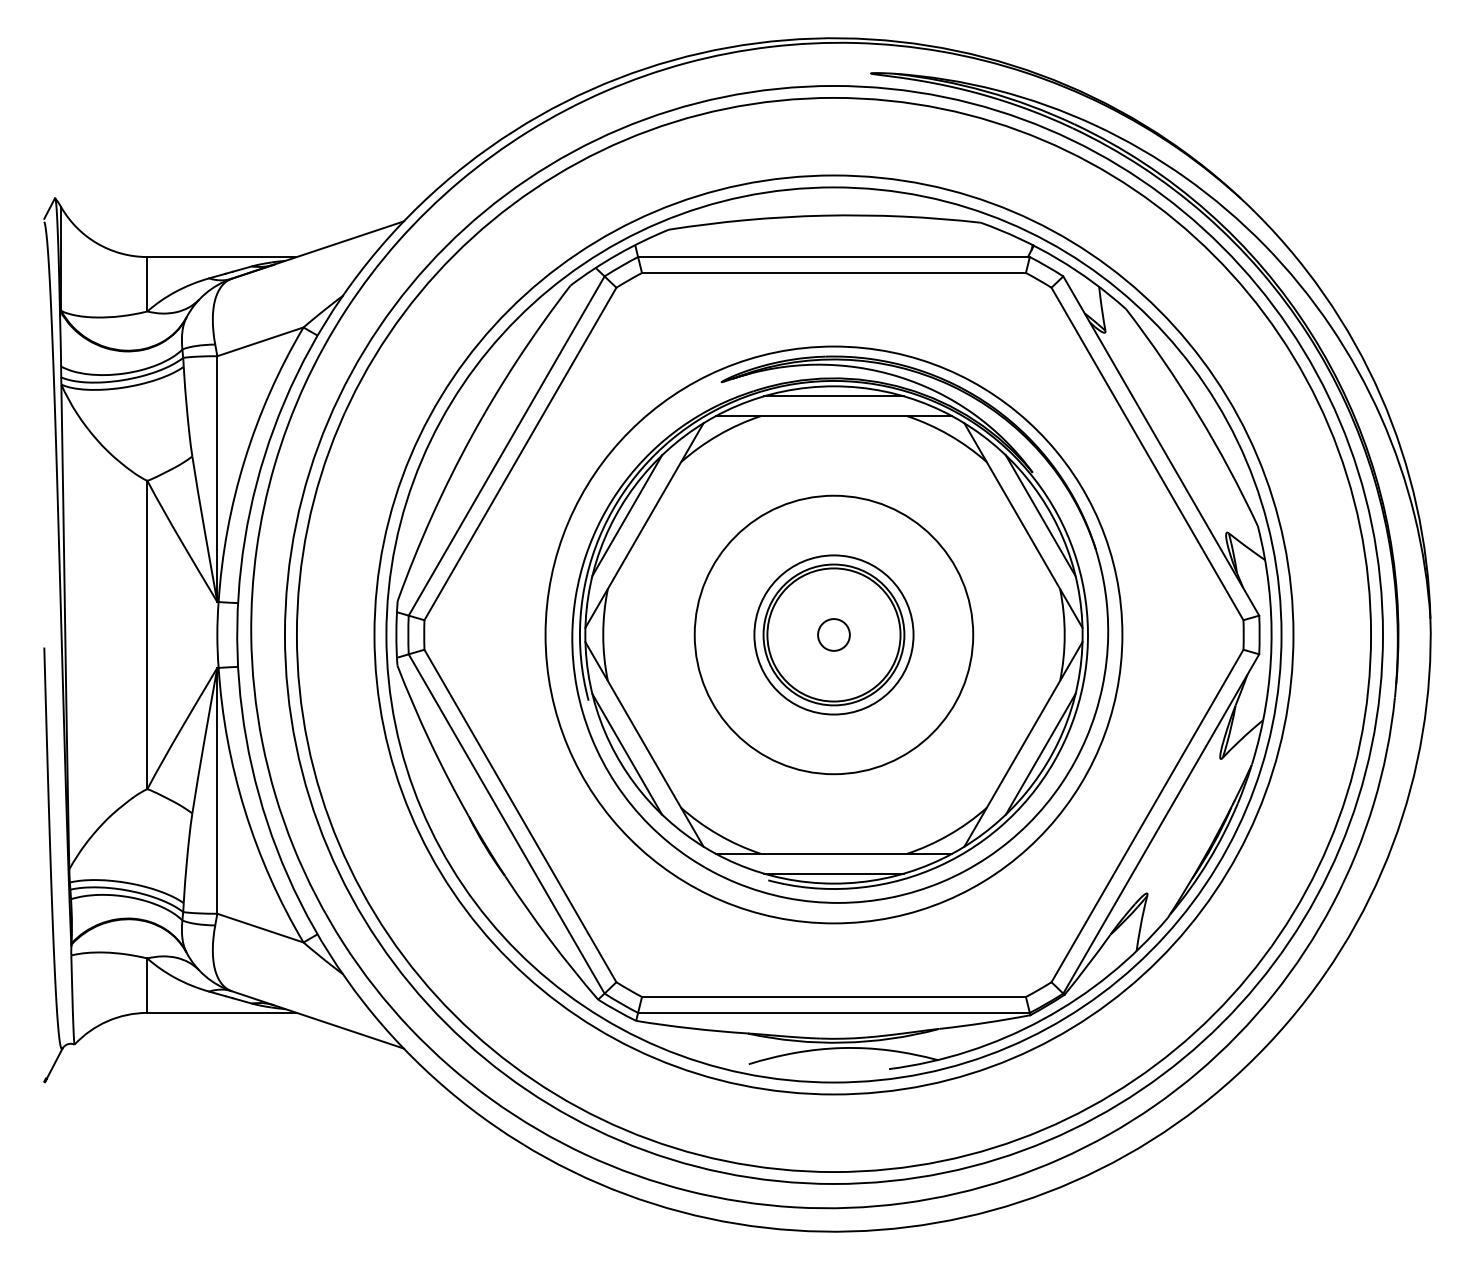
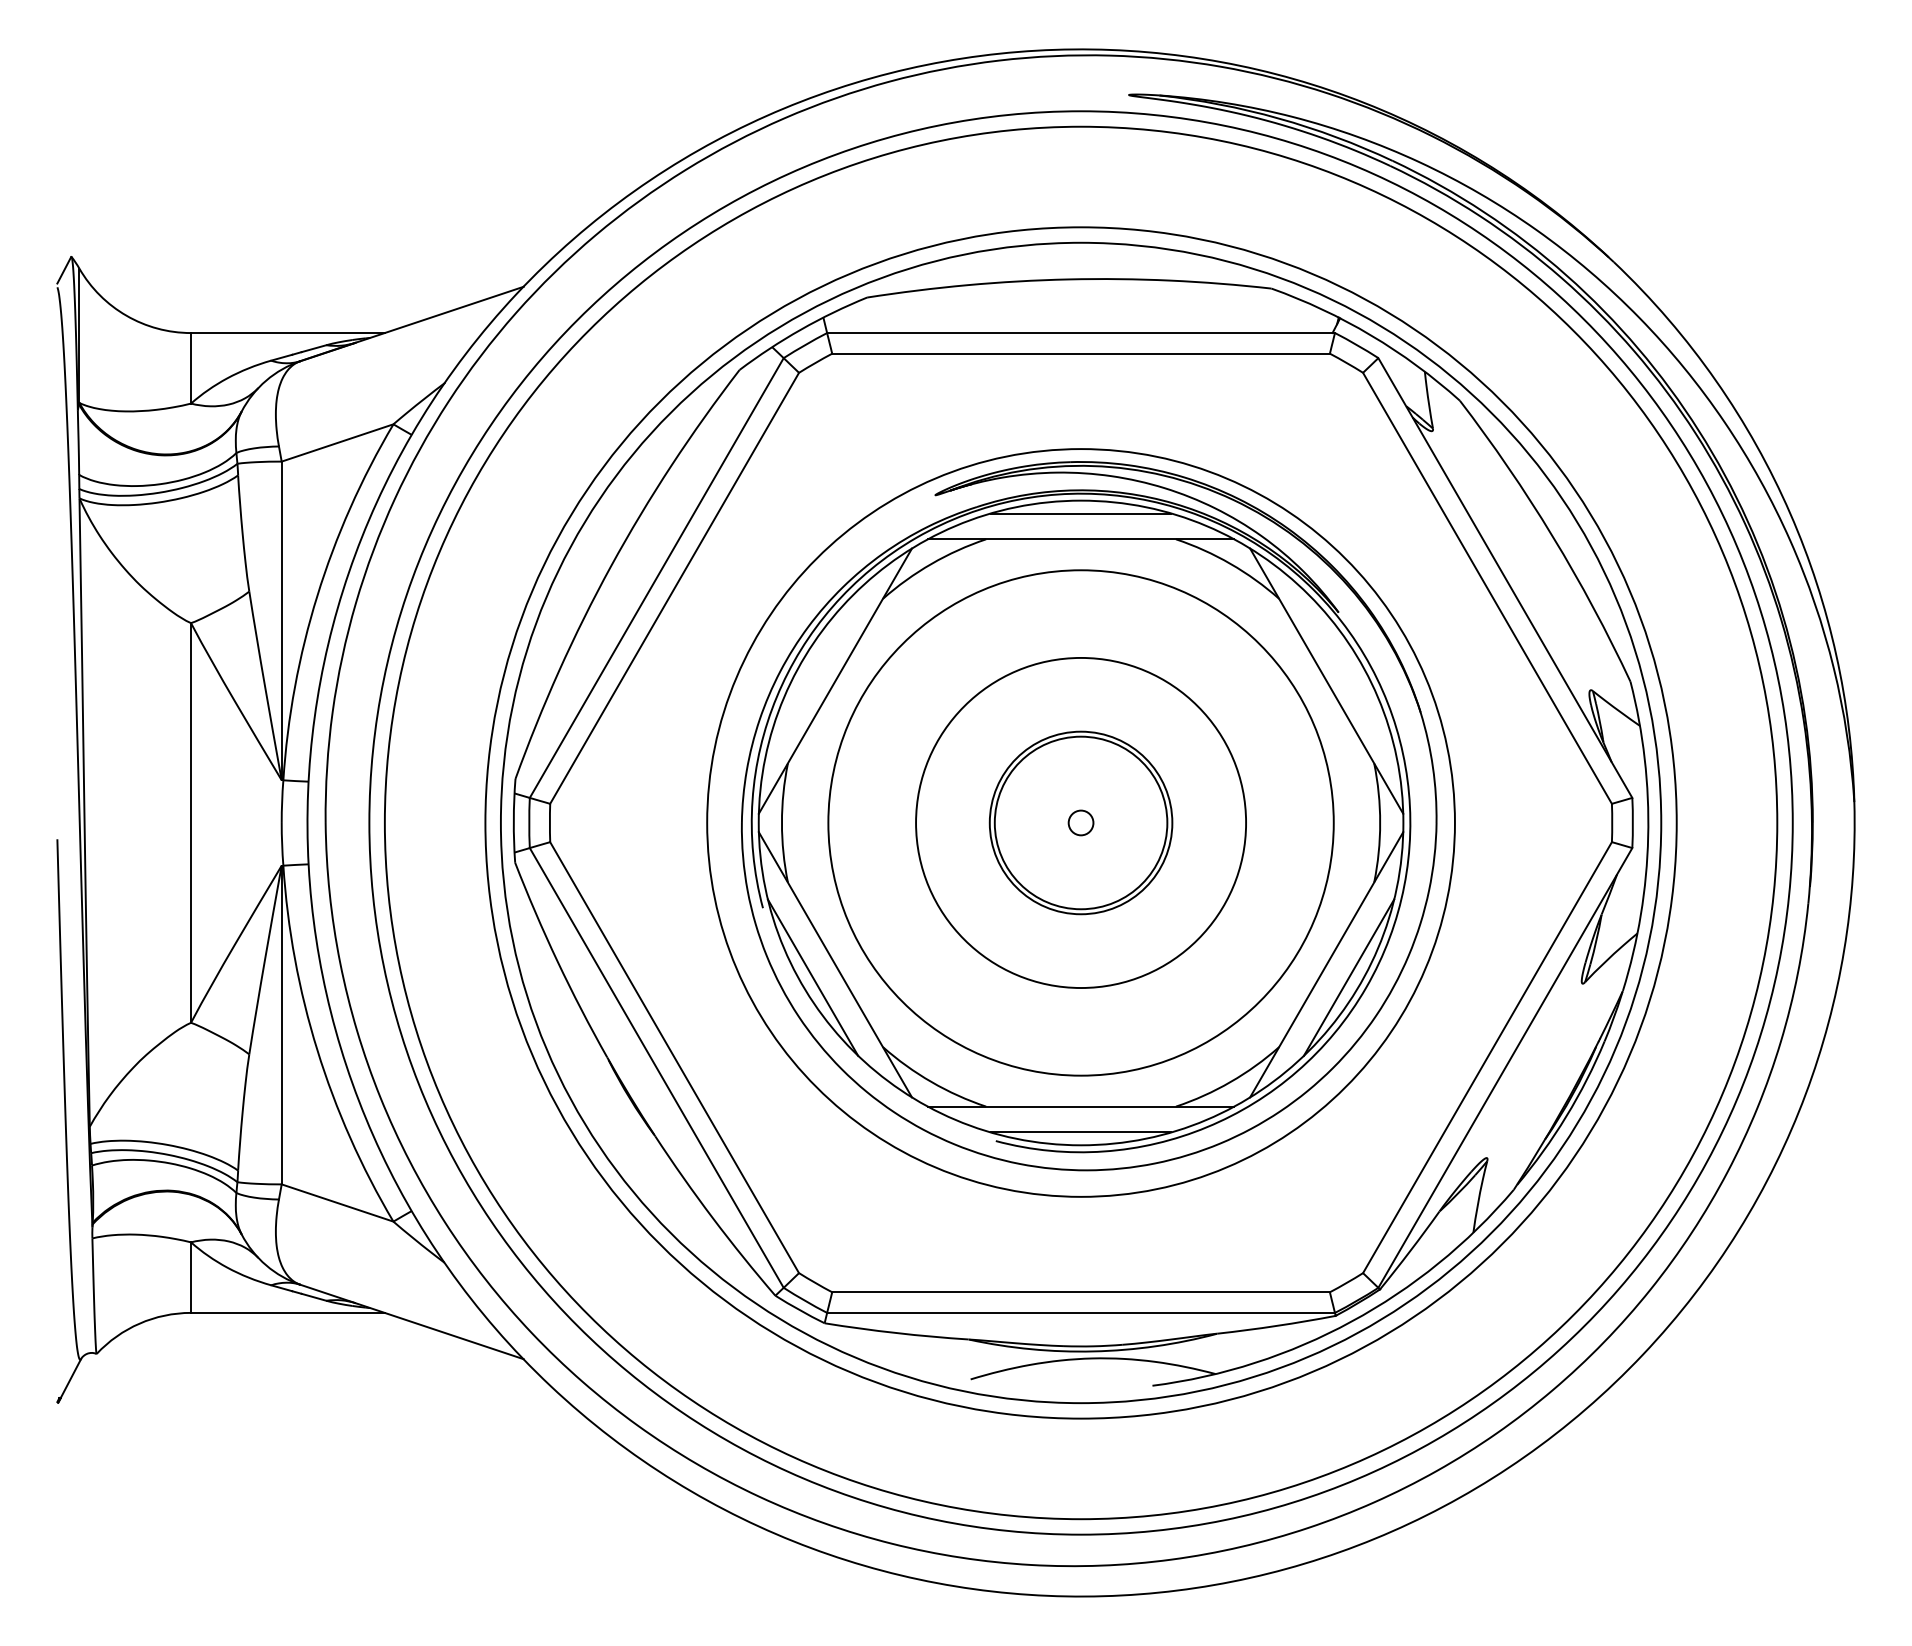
line: (626, 515) -> (812, 668), removed
line: (1040, 515) -> (1348, 668), removed
circle: (833, 634) -> (1080, 822), size x0.6
circle: (833, 634) -> (1080, 822), size x1.4
circle: (833, 634) -> (1080, 822), size x1.6

